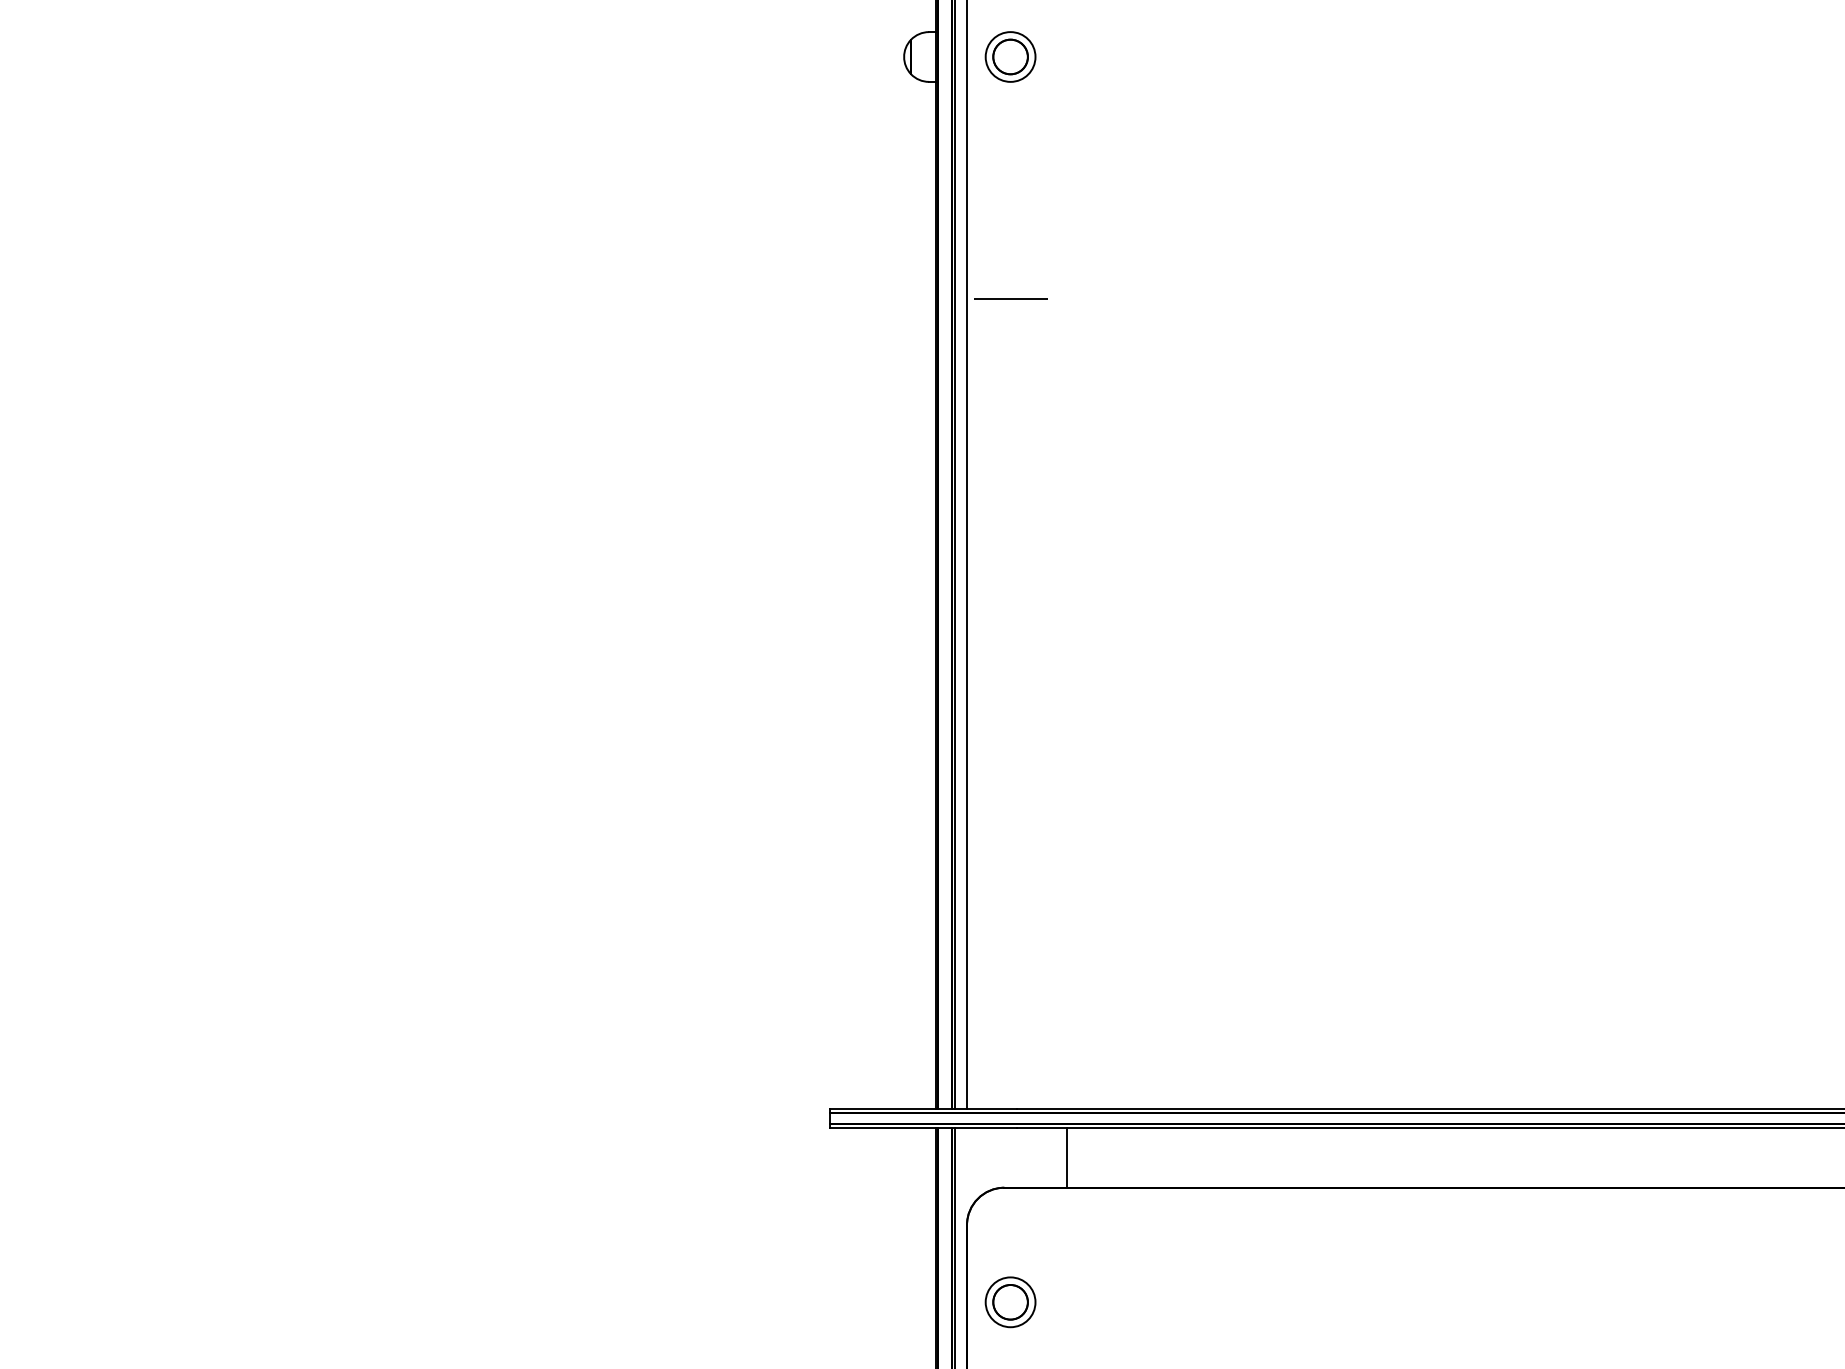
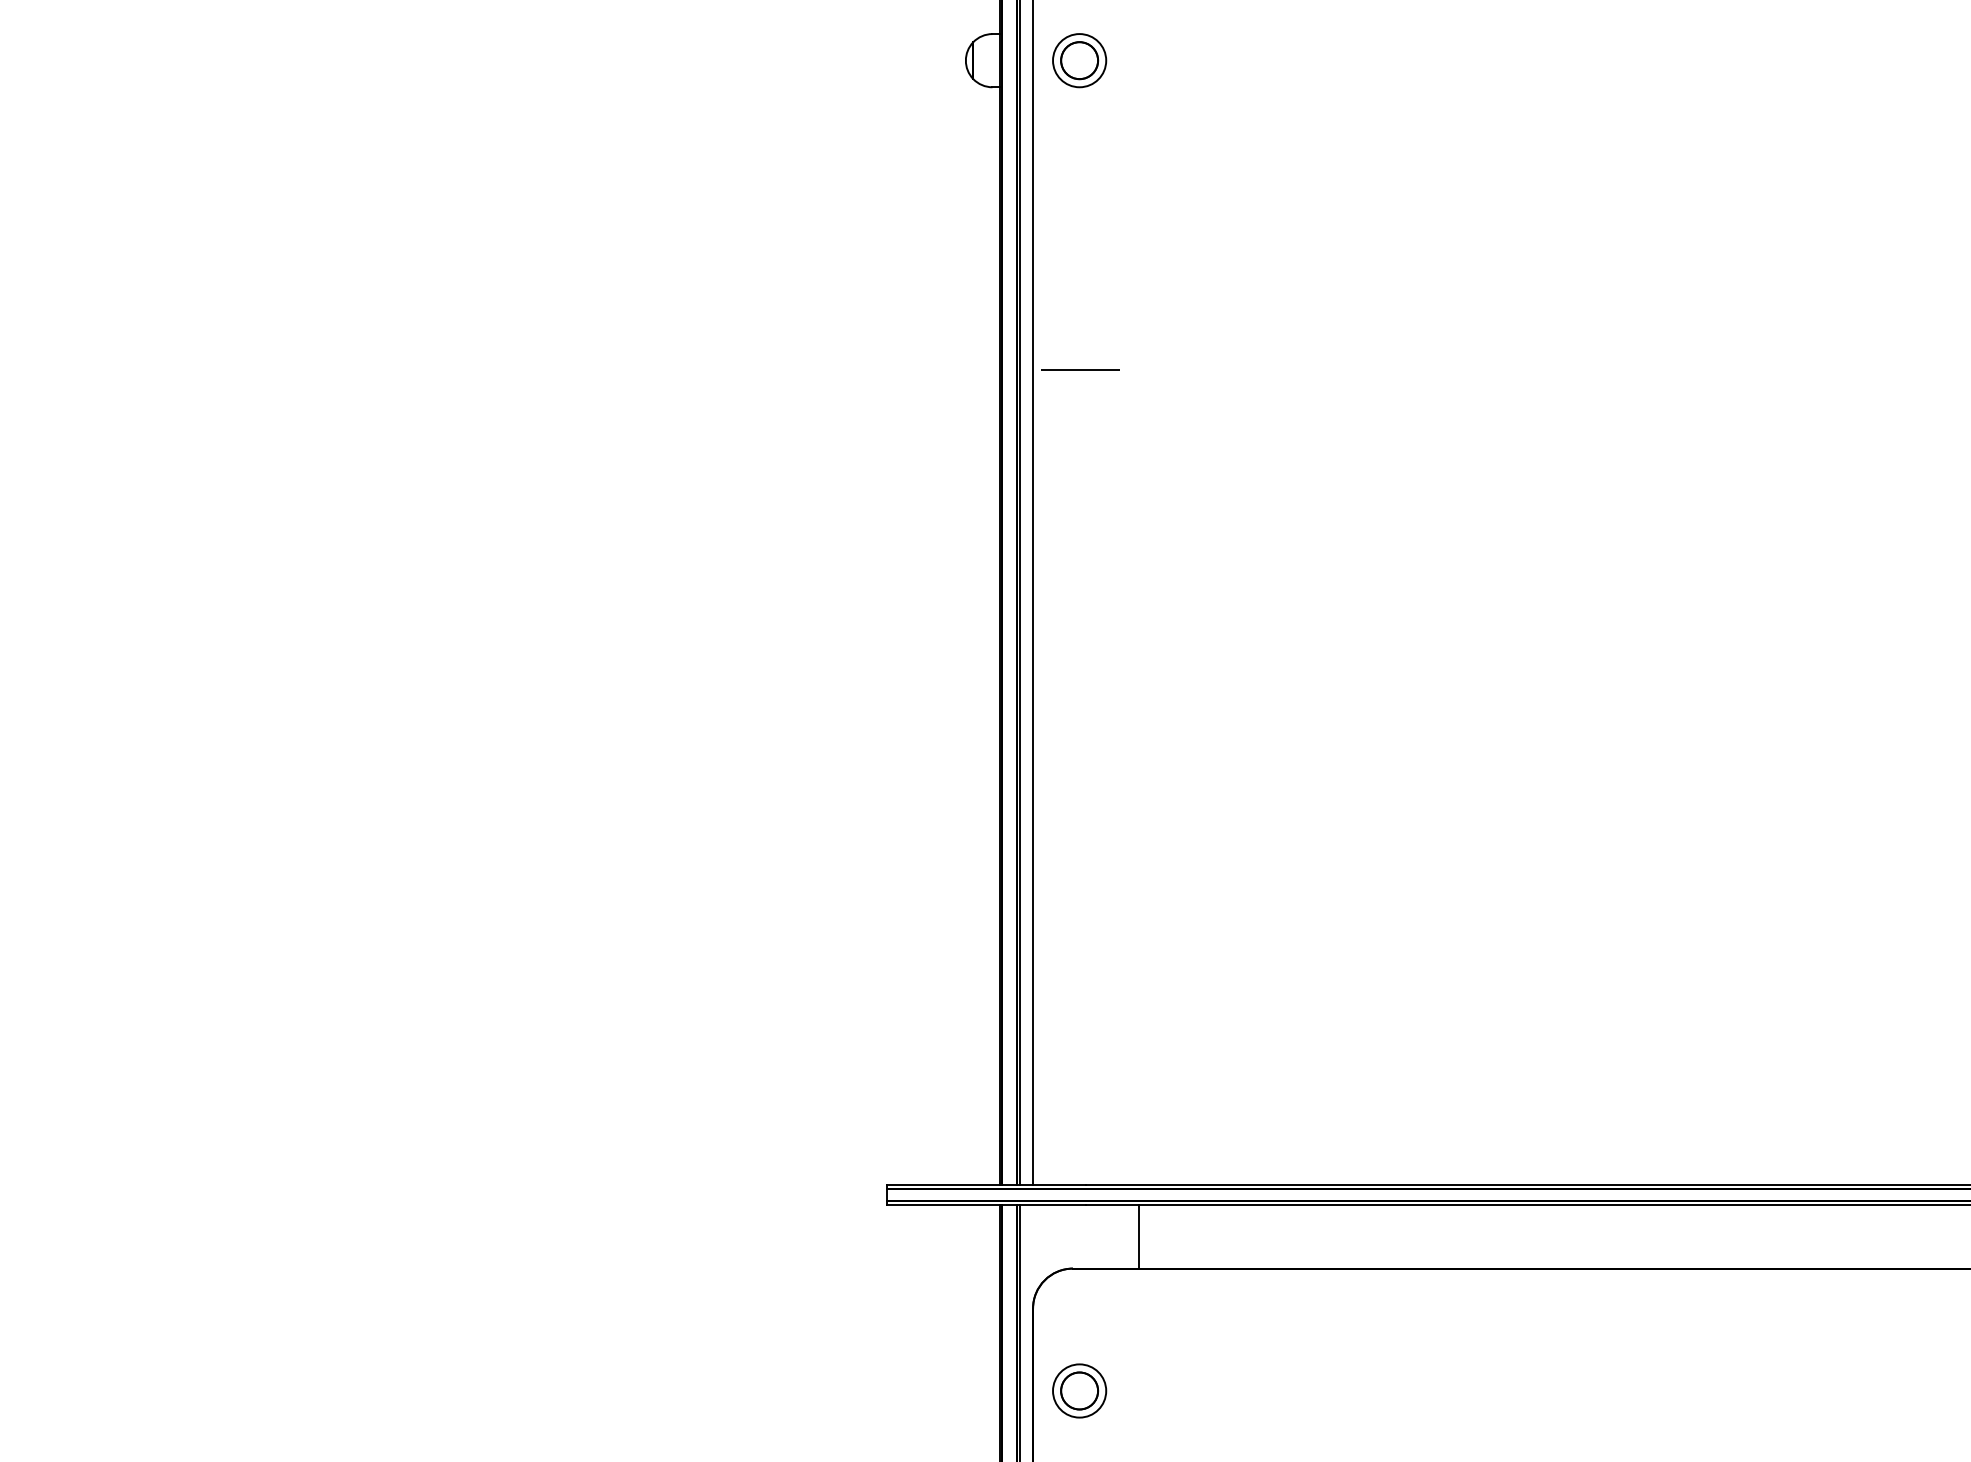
line: (1011, 298) -> (1080, 369), moved

